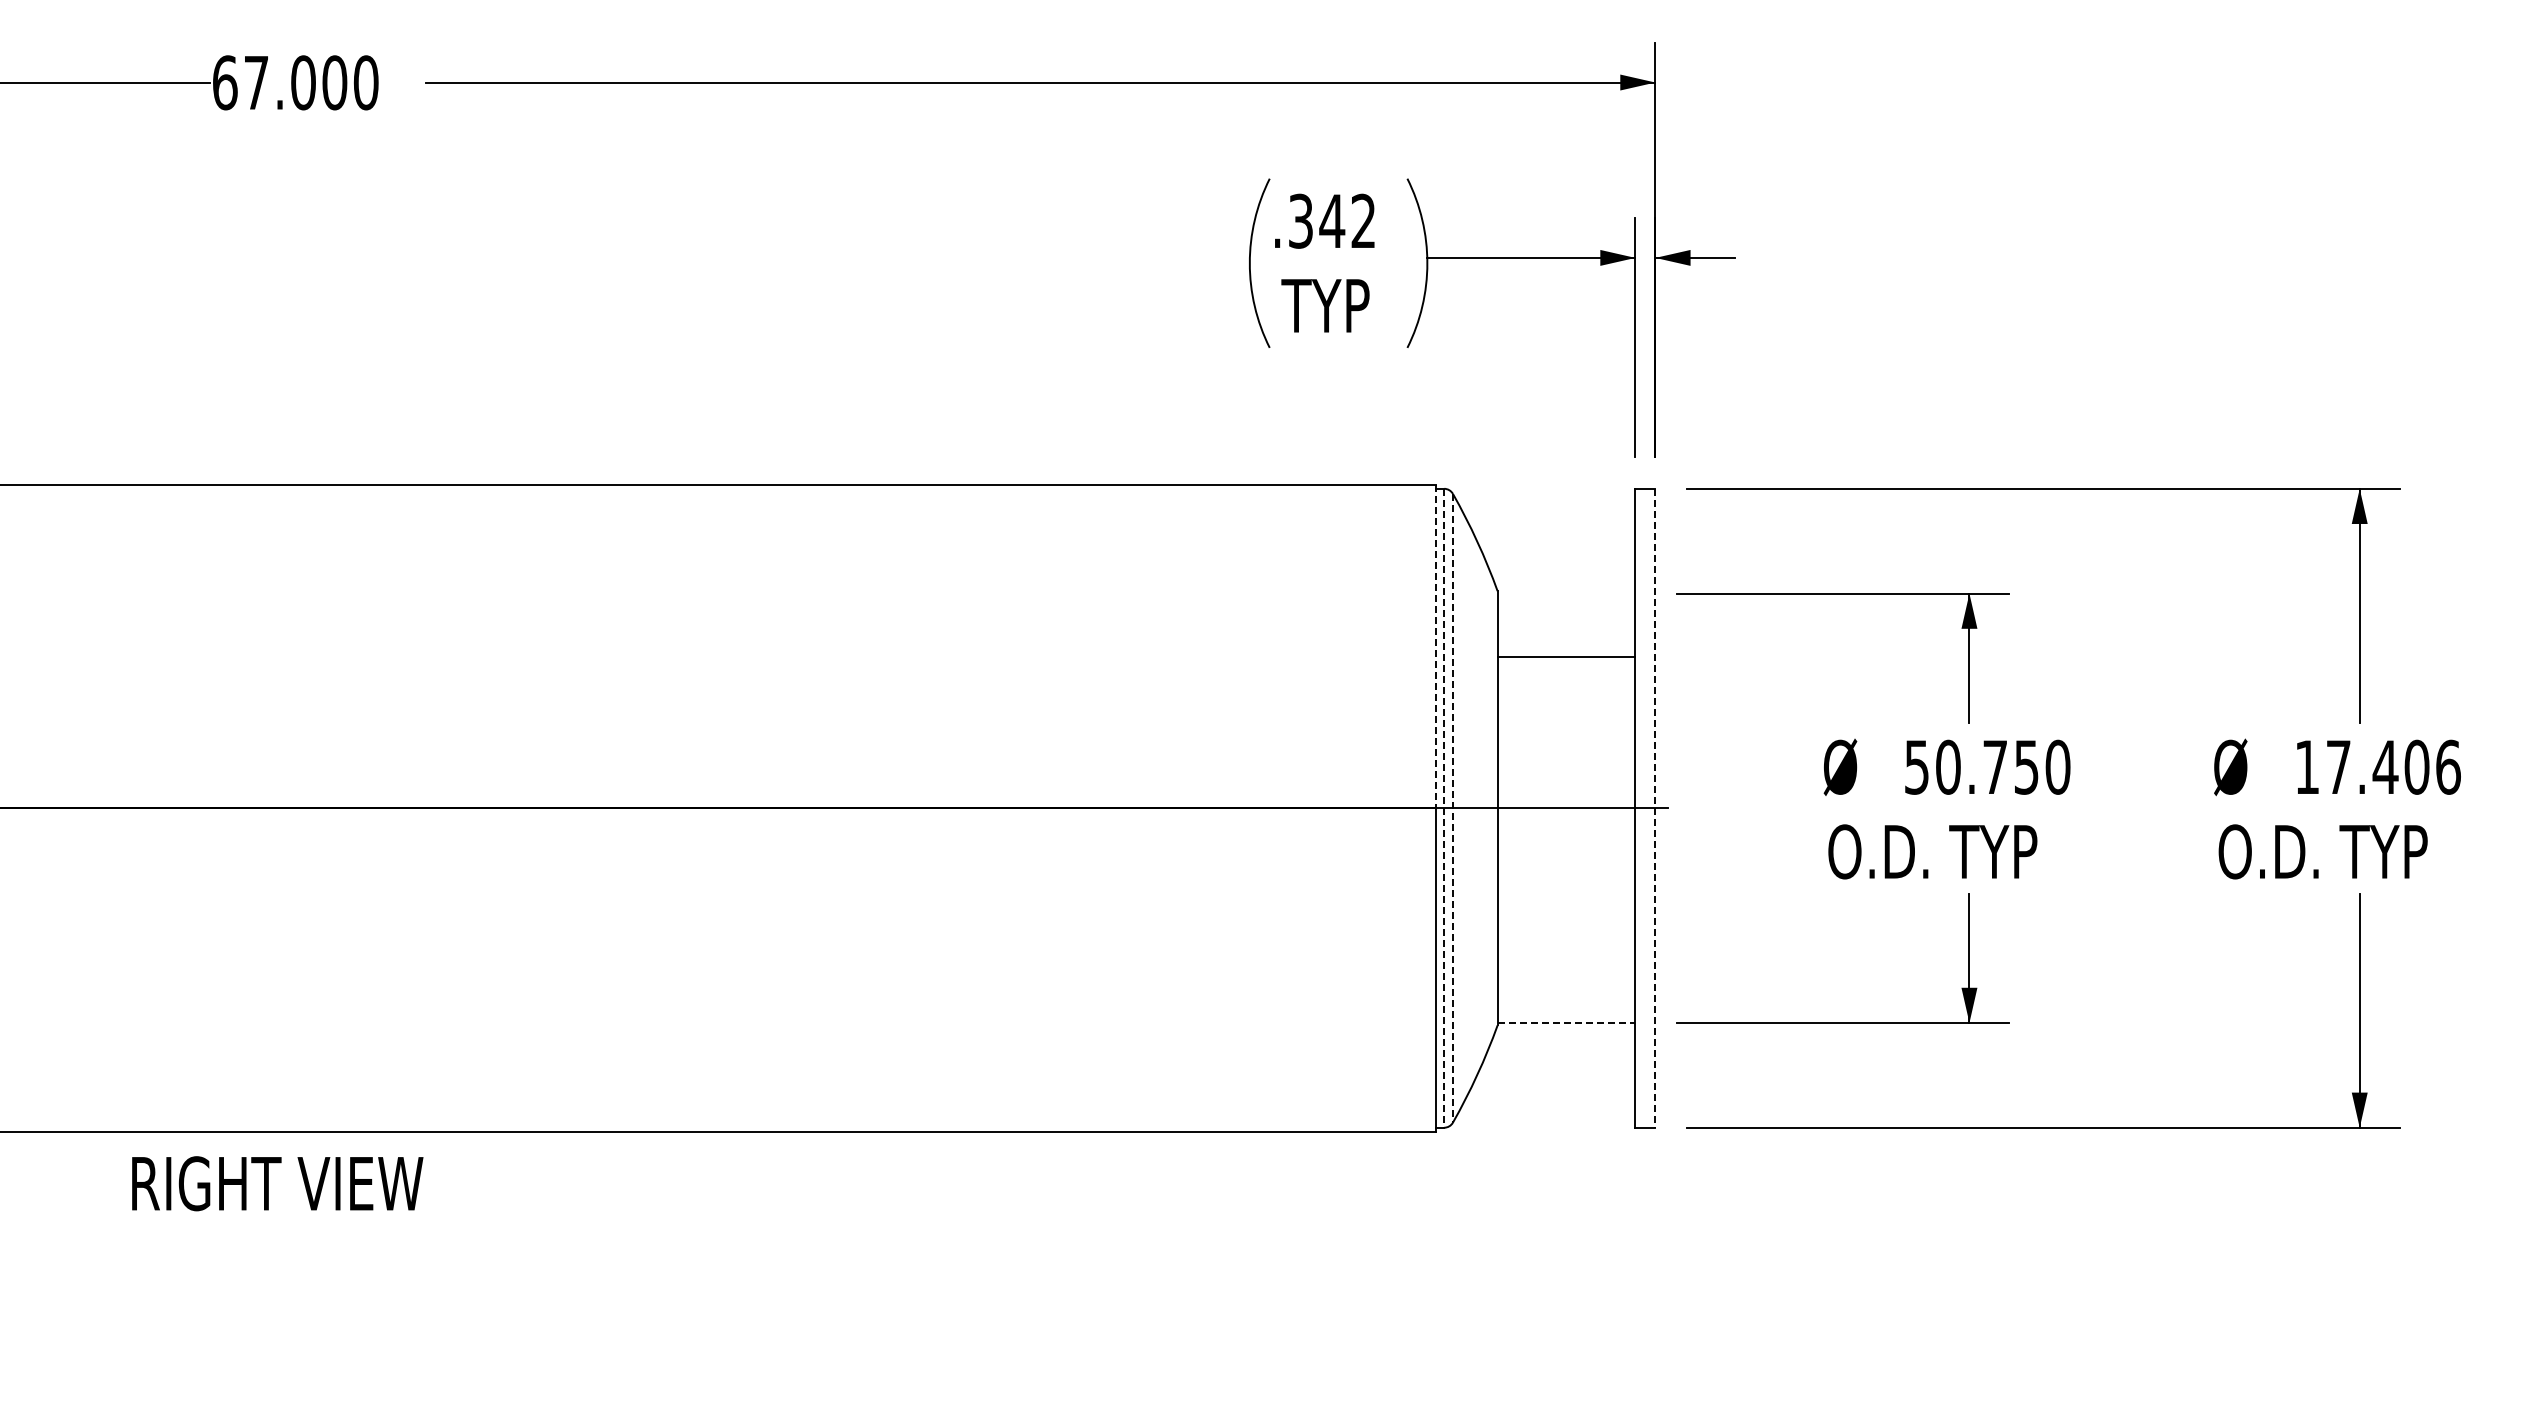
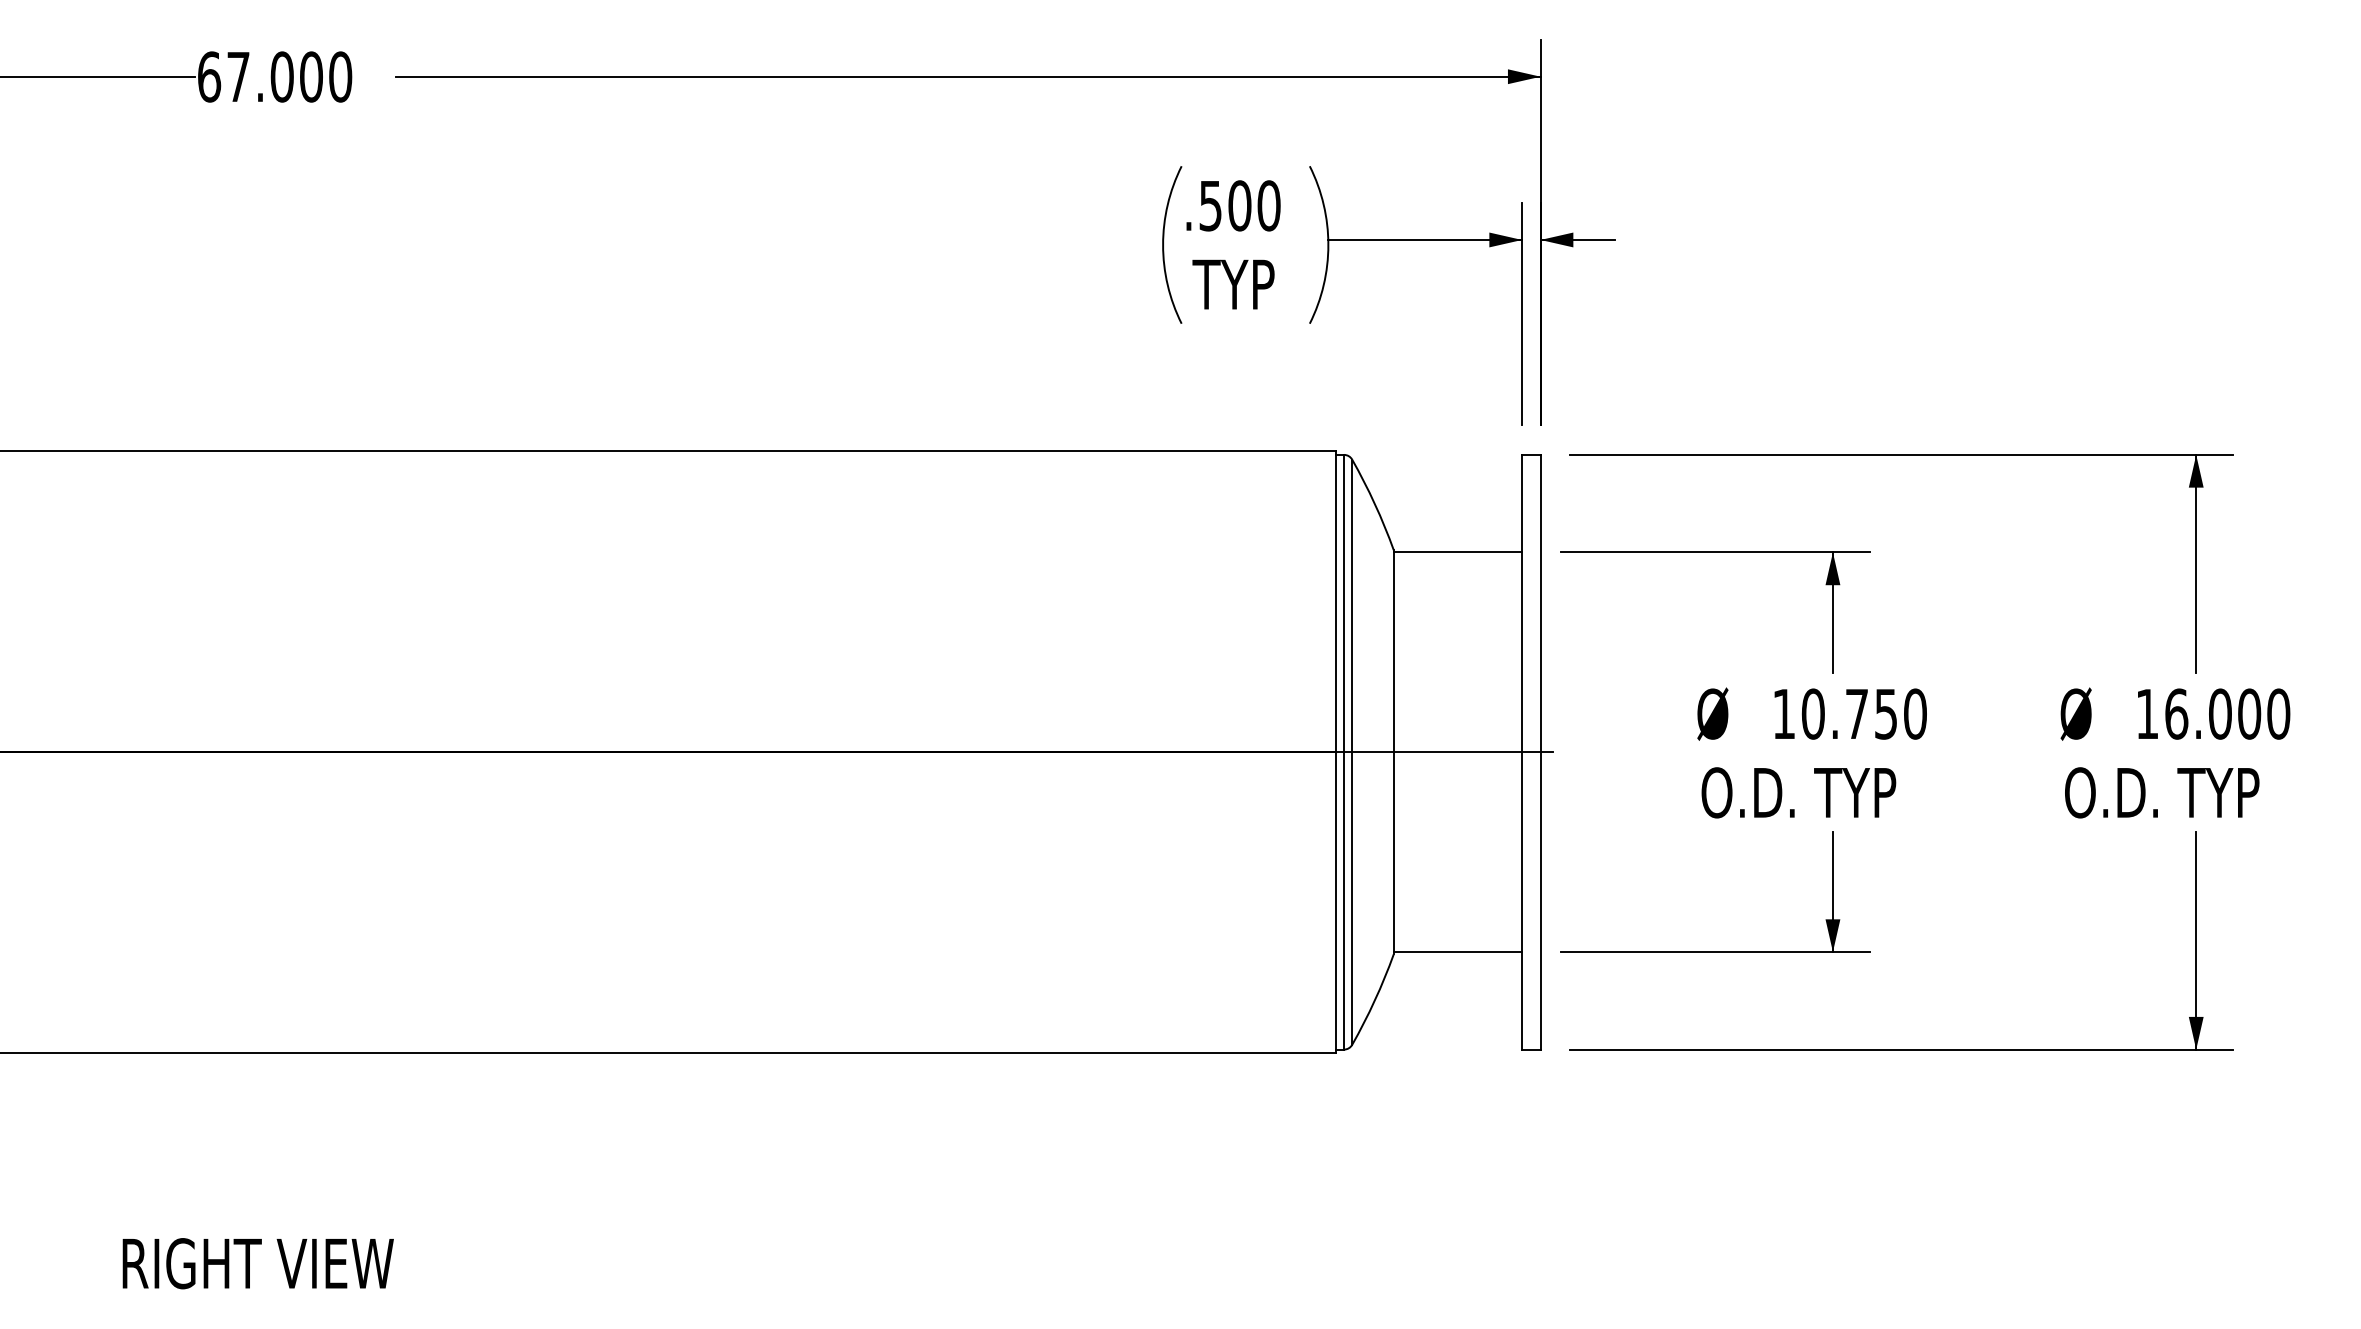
text: (1332, 220) -> (1240, 205), .342 -> .500
line: (1435, 646) -> (1335, 601), dashed -> solid
line: (1566, 656) -> (1457, 552), moved
text: (2393, 766) -> (2227, 713), 17.406 -> 16.000
text: (1916, 767) -> (1783, 714), 50.750 -> 10.750
line: (1444, 808) -> (1344, 752), dashed -> solid
line: (1452, 808) -> (1351, 752), dashed -> solid
line: (1655, 808) -> (1540, 752), dashed -> solid
line: (1566, 1022) -> (1457, 951), dashed -> solid
text: (277, 1183) -> (258, 1263), moved

